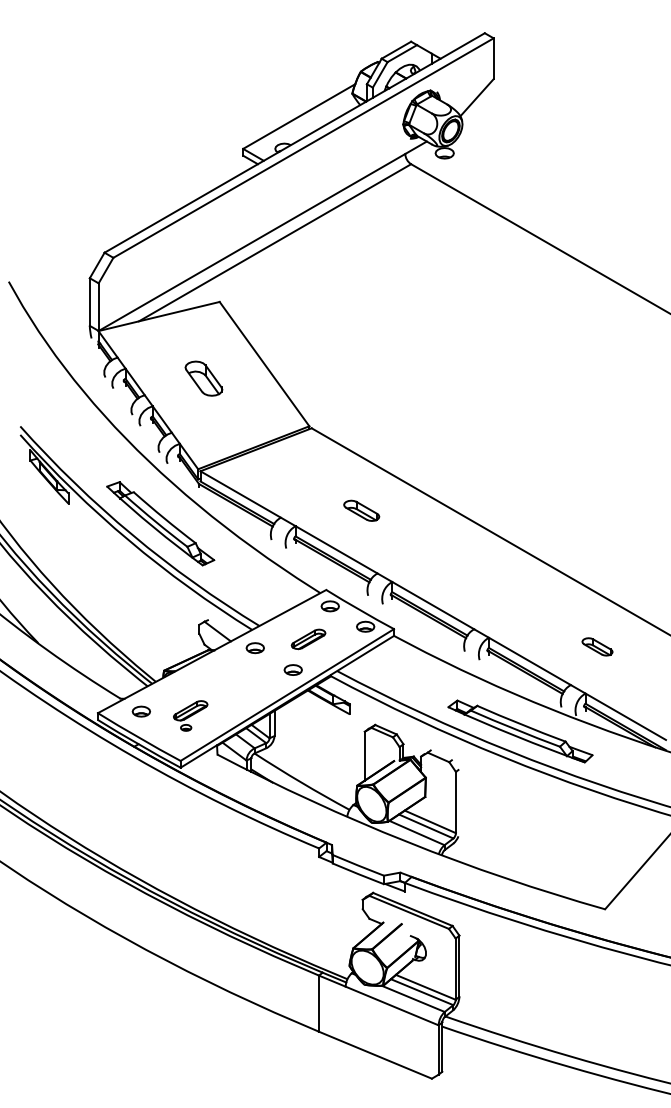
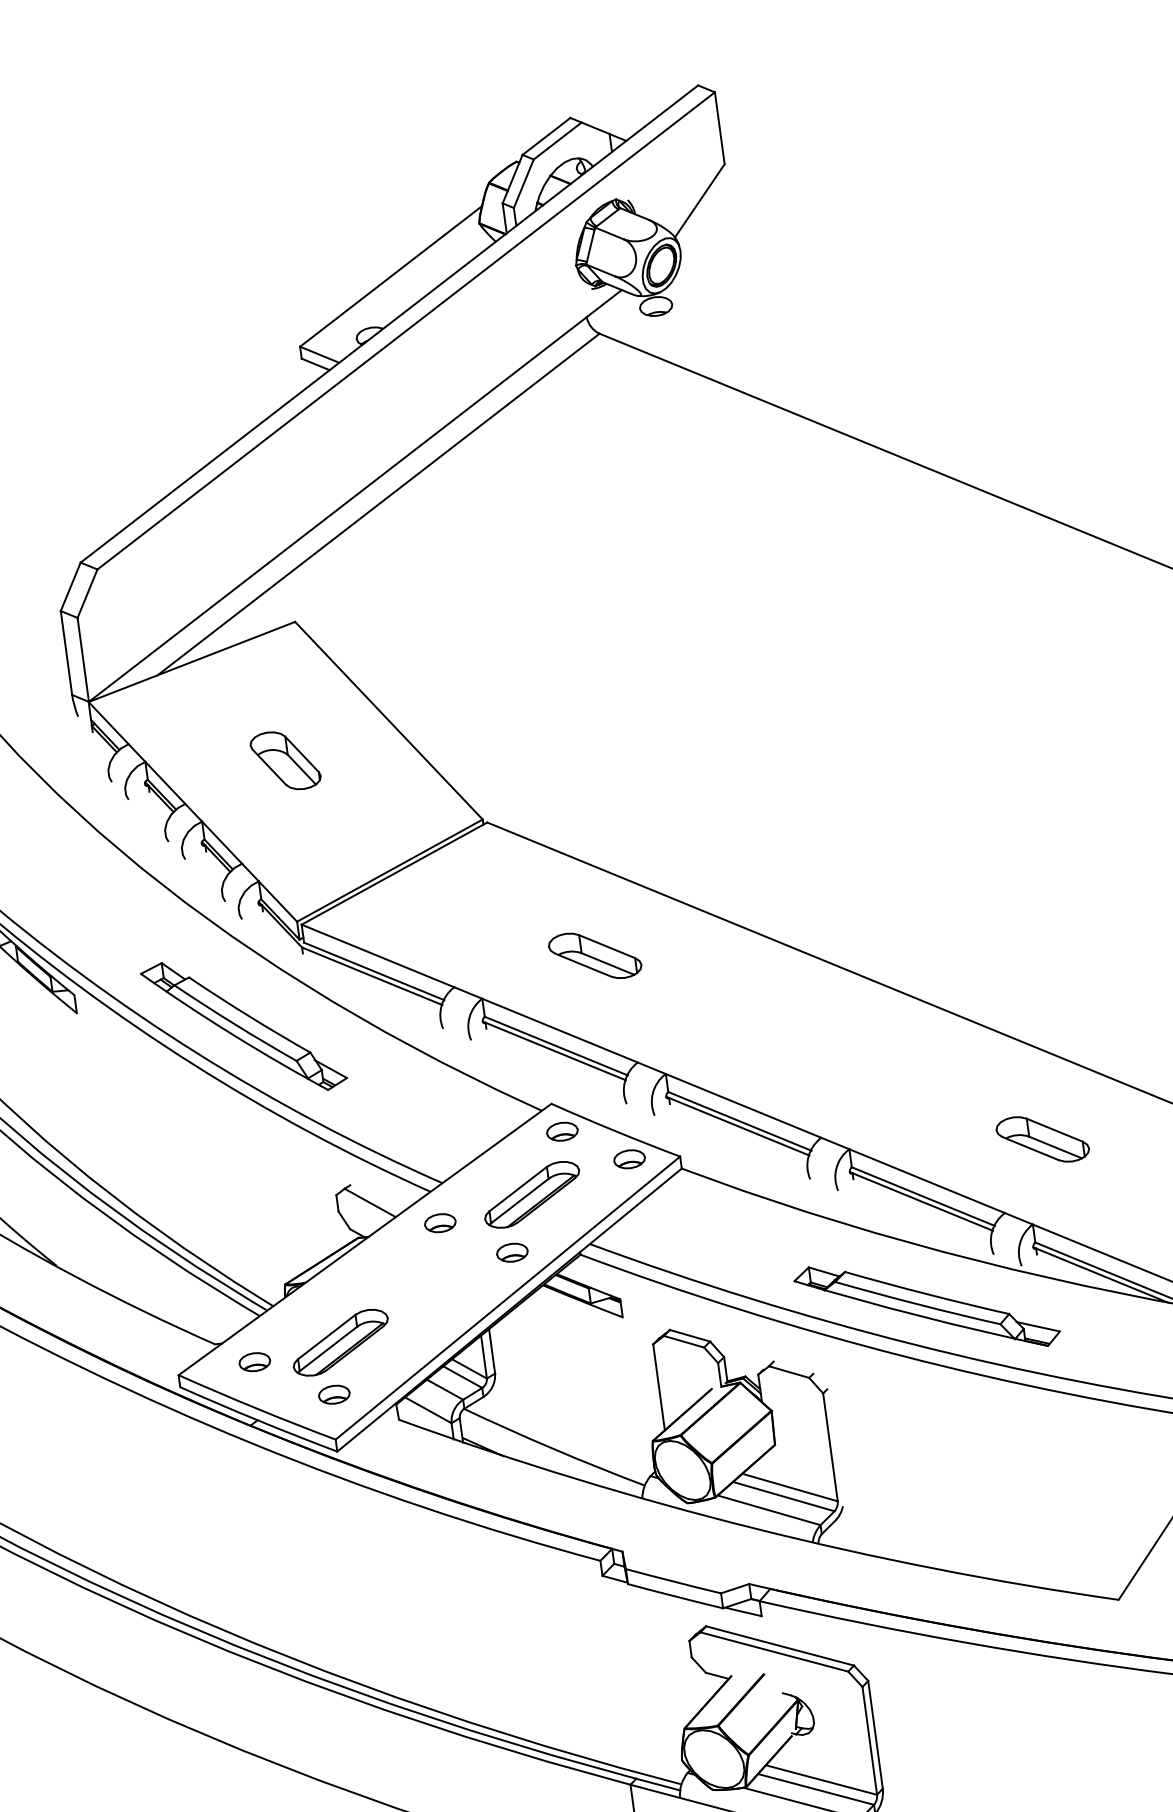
part: (361, 510) -> (594, 955), size x1.43
part: (308, 639) -> (531, 1195), size x1.67
part: (597, 646) -> (1042, 1138), size x1.67
part: (190, 715) -> (342, 1357), size x1.67

